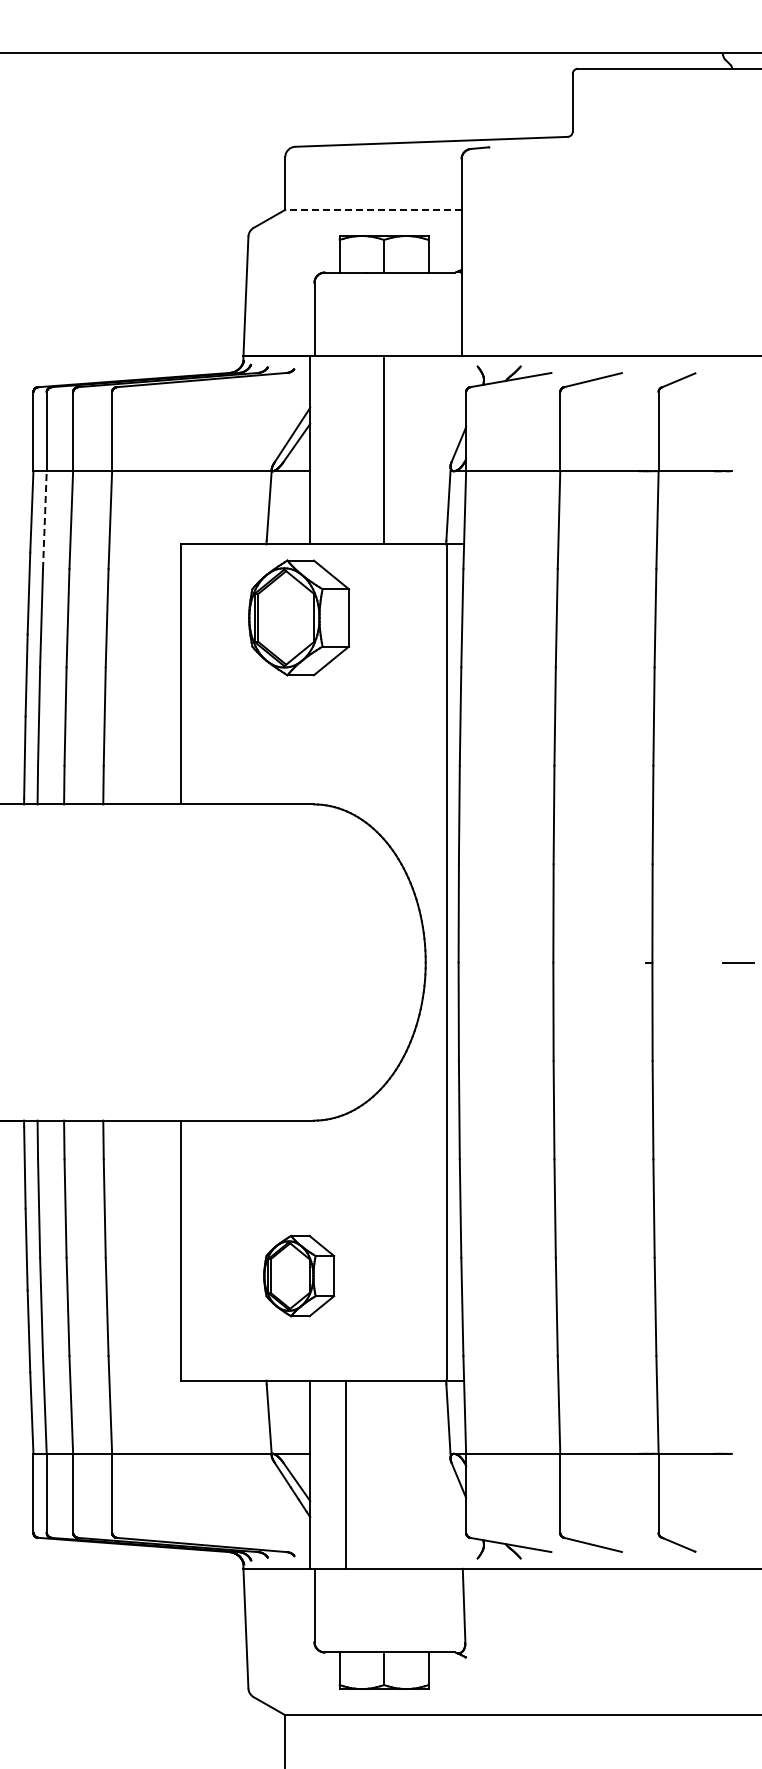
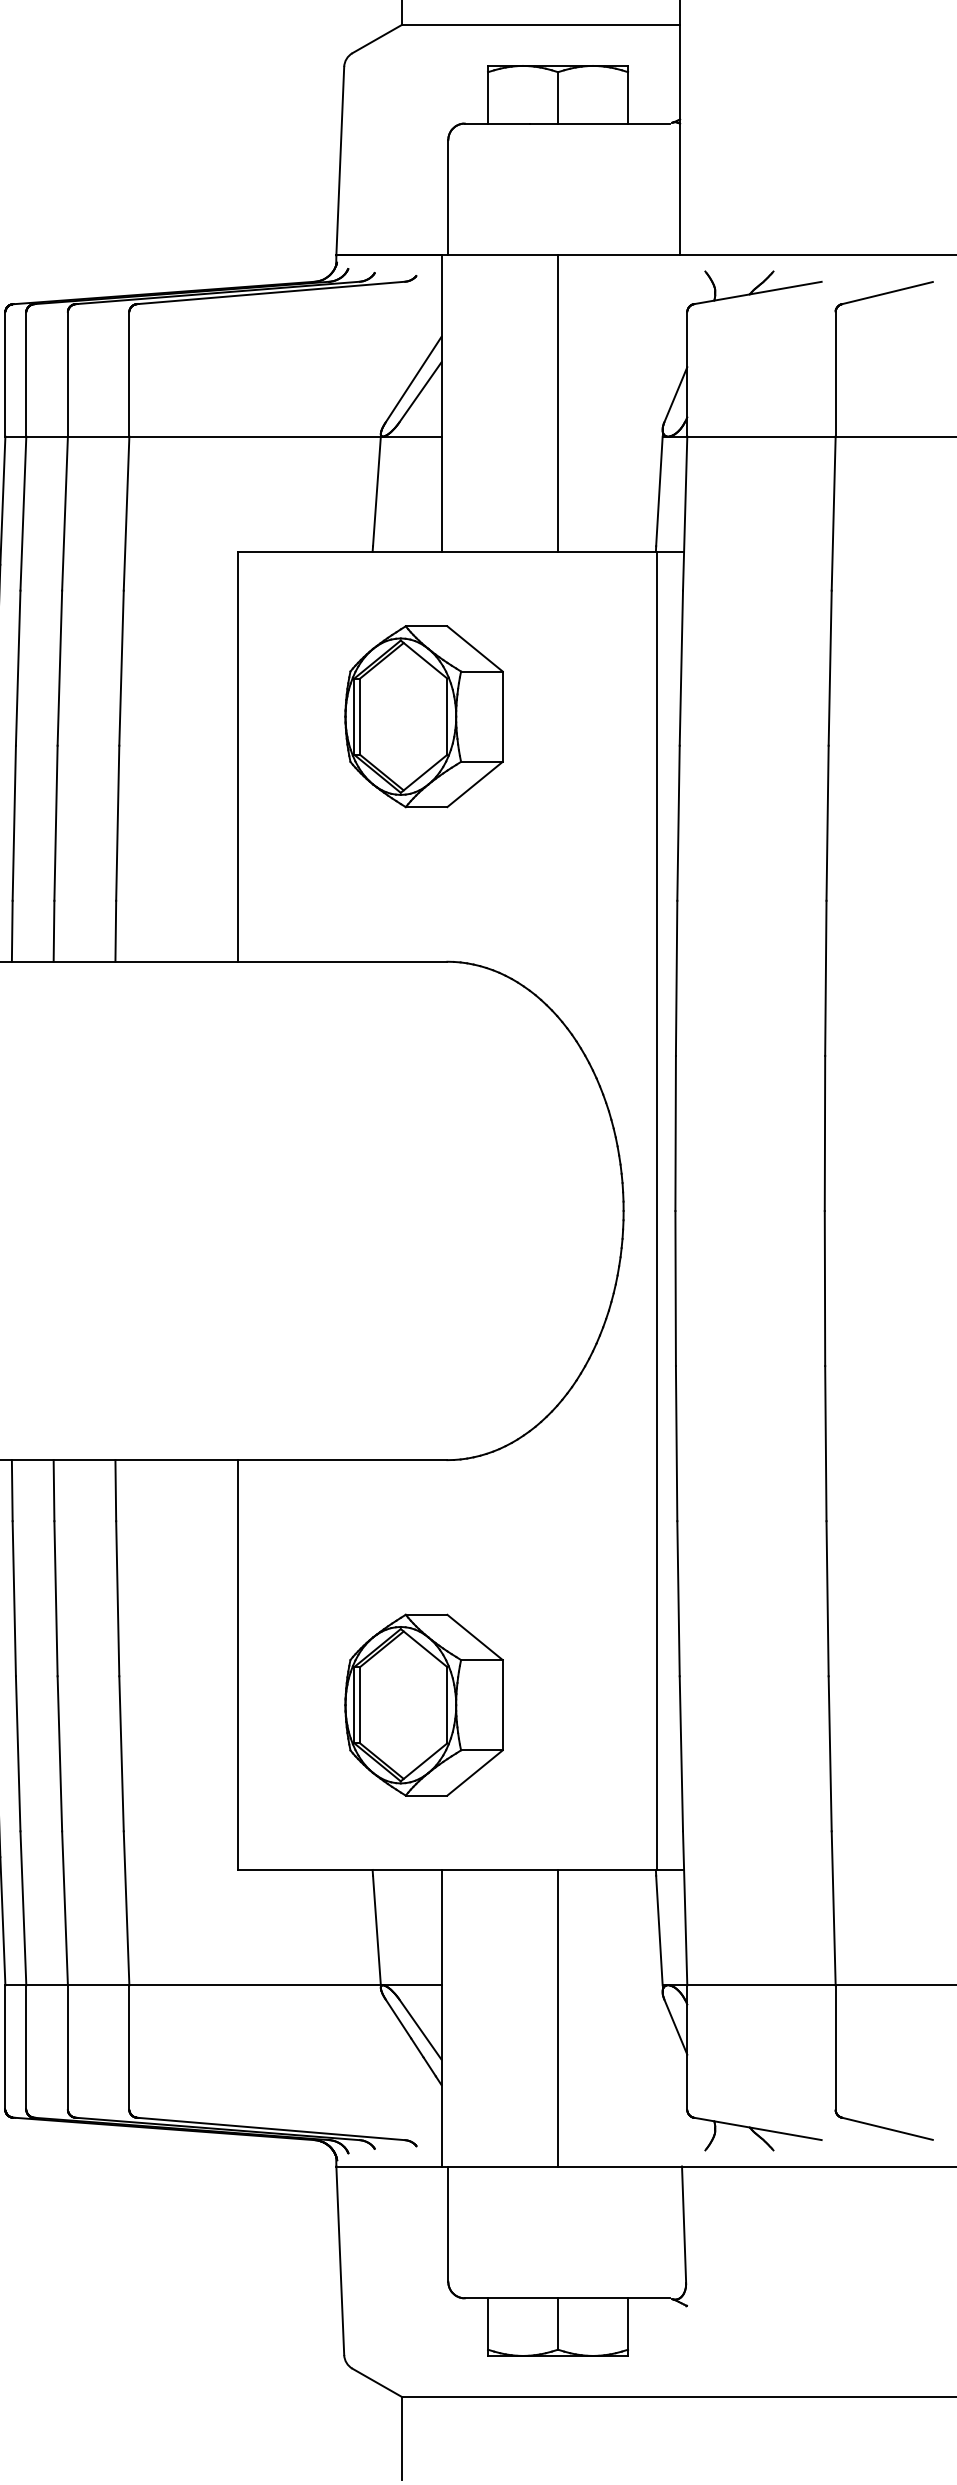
line: (372, 209) -> (539, 24), dashed -> solid
line: (44, 520) -> (22, 514), dashed -> solid
part: (299, 617) -> (424, 716), moved
part: (299, 1275) -> (424, 1704), size x1.43
line: (346, 1474) -> (558, 2017), moved

